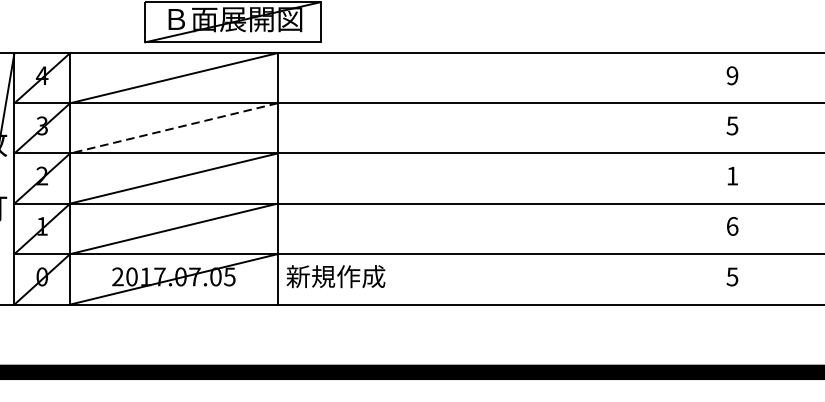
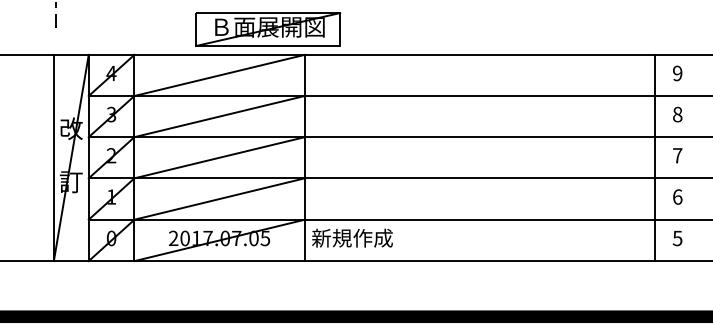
text: (732, 125) -> (677, 114), 5 -> 8
line: (173, 128) -> (219, 116), dashed -> solid
text: (732, 175) -> (677, 155), 1 -> 7
line: (704, 178) -> (654, 157), added

